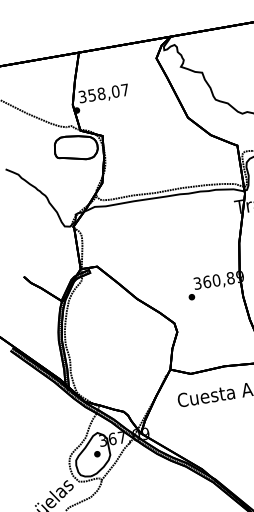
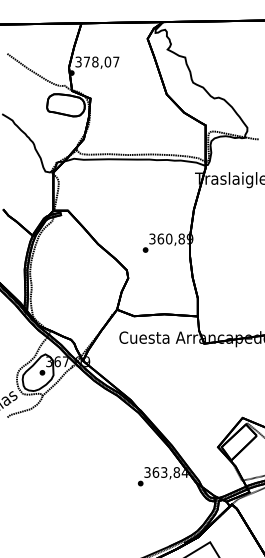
text: (91, 94) -> (86, 61), 358,07 -> 378,07

